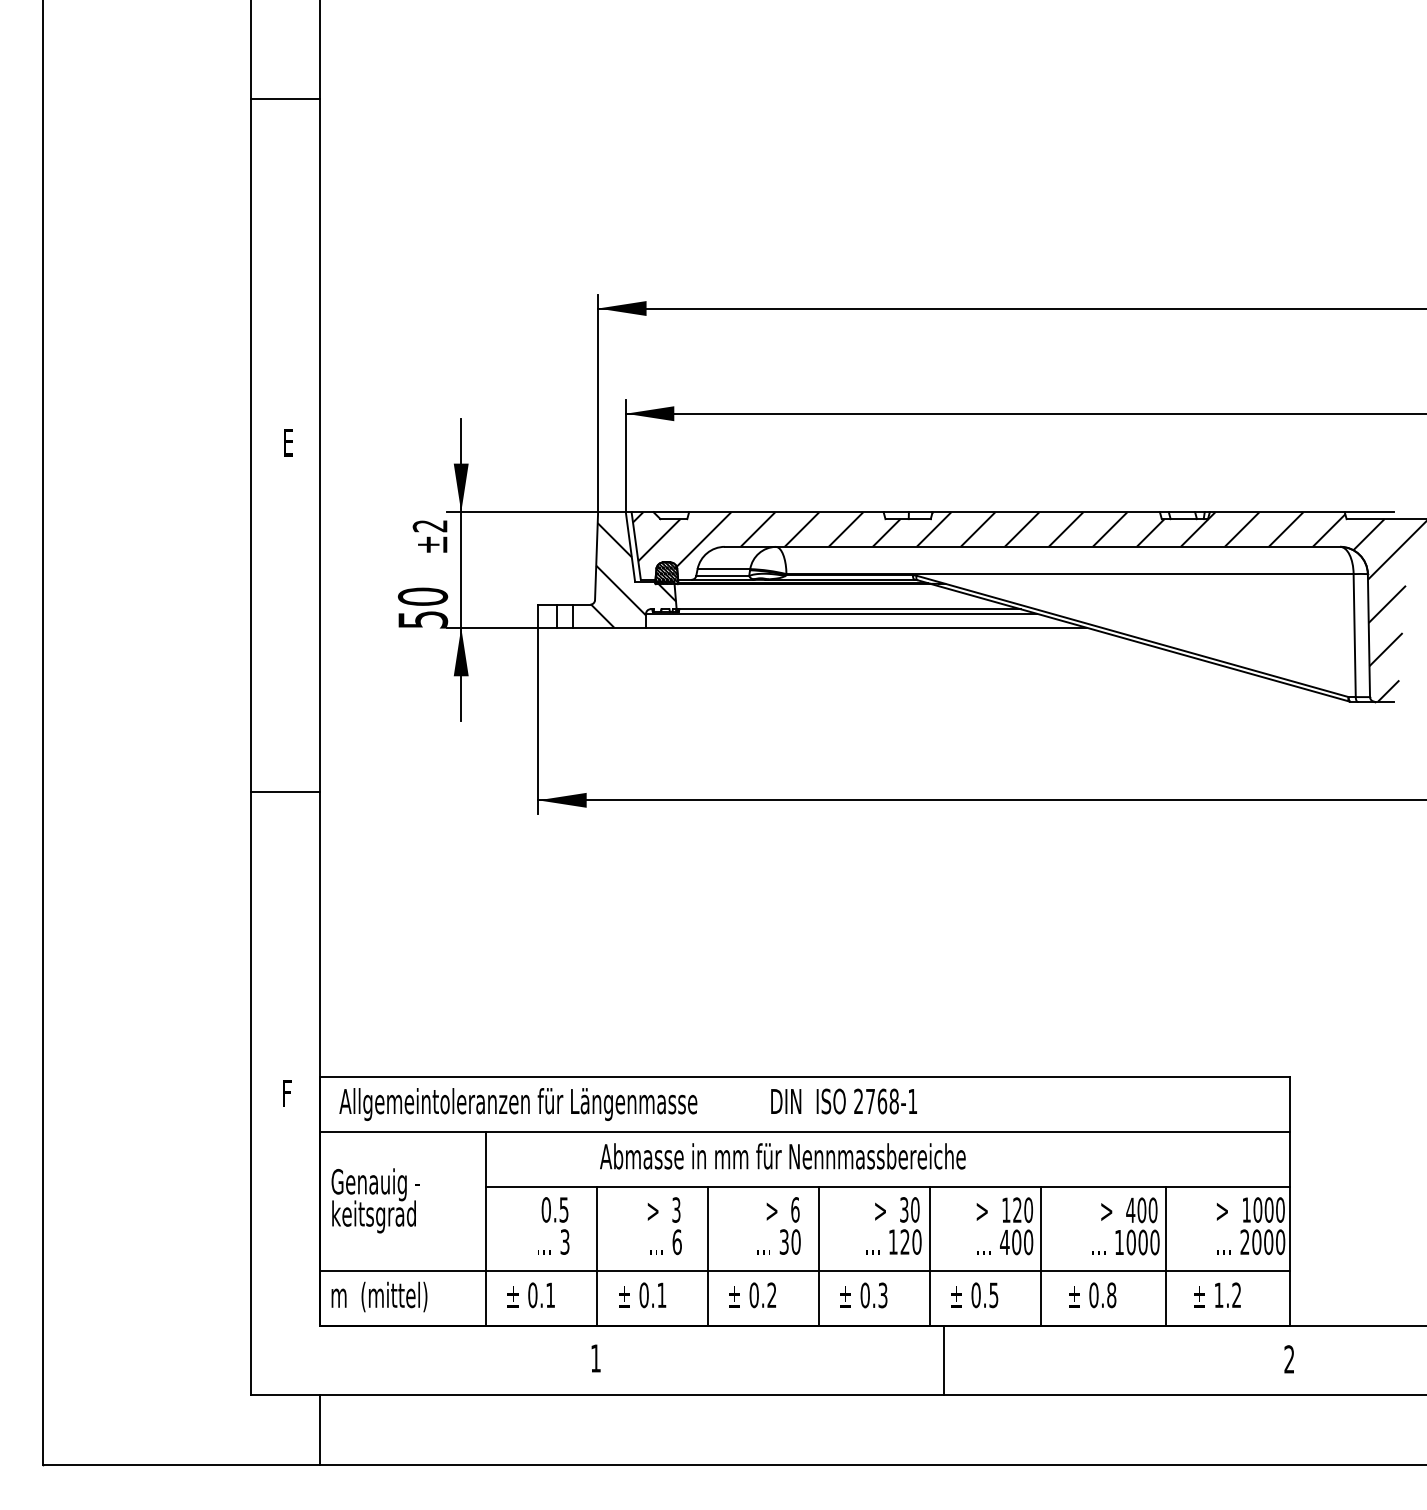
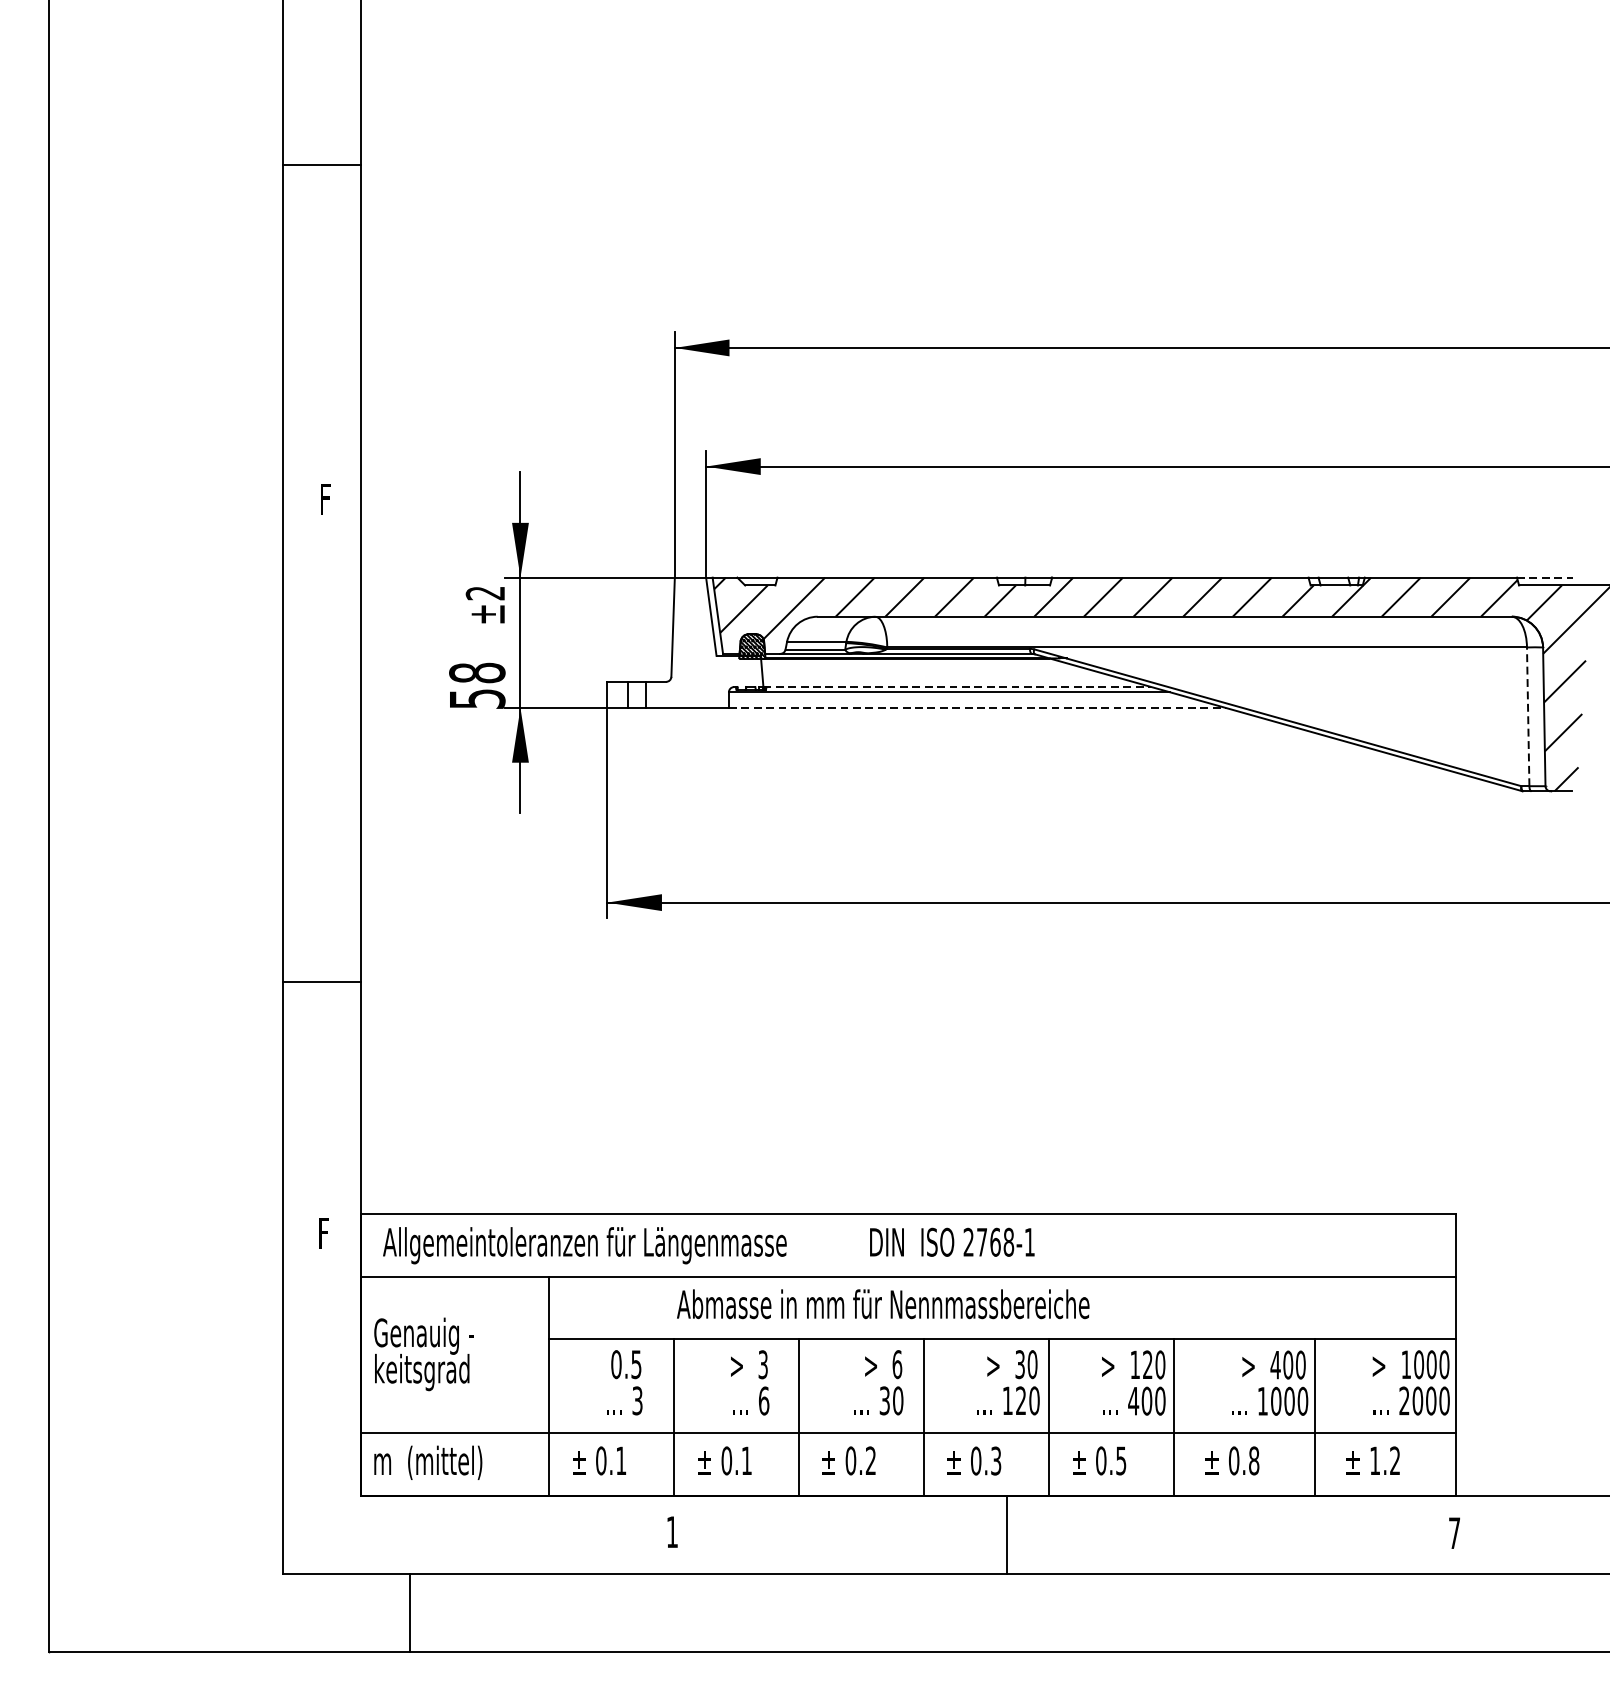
line: (285, 99) -> (322, 165), moved
text: (289, 448) -> (326, 505), E -> F
line: (1369, 512) -> (1544, 577), solid -> dashed
hatch: (633, 575) -> (714, 649), removed
text: (422, 596) -> (476, 672), 50 -> 58
line: (849, 609) -> (958, 687), solid -> dashed
line: (866, 627) -> (977, 707), solid -> dashed
line: (1354, 635) -> (1527, 716), solid -> dashed
line: (285, 792) -> (322, 981), moved
text: (1289, 1359) -> (1454, 1533), 2 -> 7
line: (943, 1360) -> (1006, 1534), moved
line: (320, 1429) -> (410, 1612), moved

